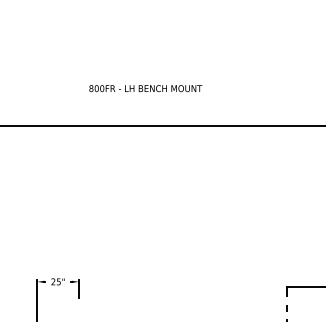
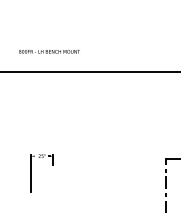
text: (145, 88) -> (49, 51), moved

